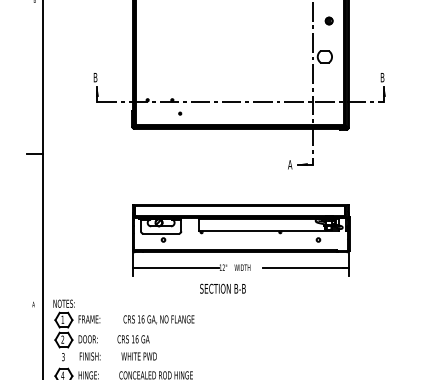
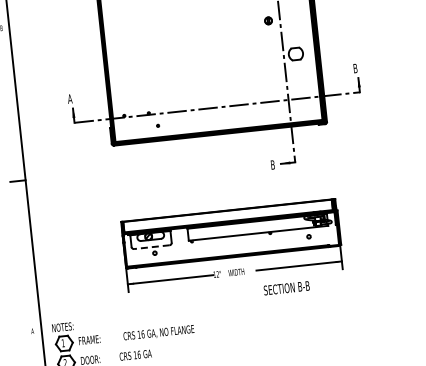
part: (328, 20) -> (267, 20), moved
text: (95, 77) -> (70, 98), B -> A
text: (290, 164) -> (273, 164), A -> B
line: (161, 233) -> (152, 247), solid -> dashed
text: (222, 288) -> (286, 287), moved

